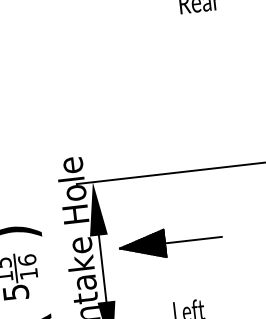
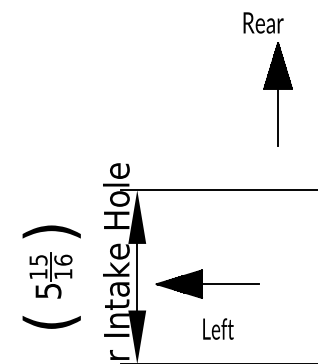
part: (221, 71) -> (277, 94), added
part: (170, 242) -> (207, 283), moved

